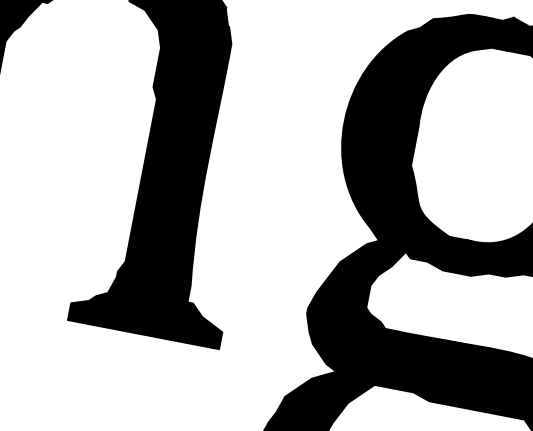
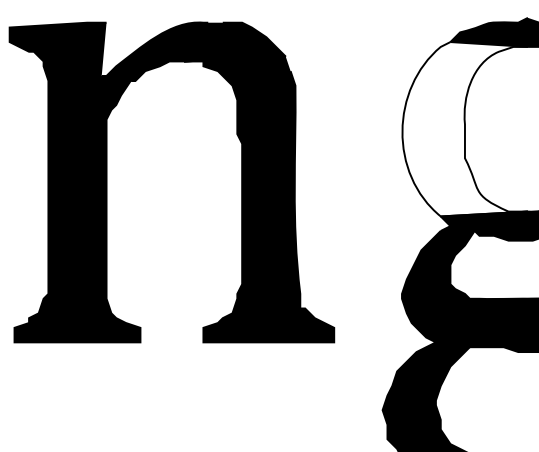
fill: (416, 132) -> (464, 129), removed

